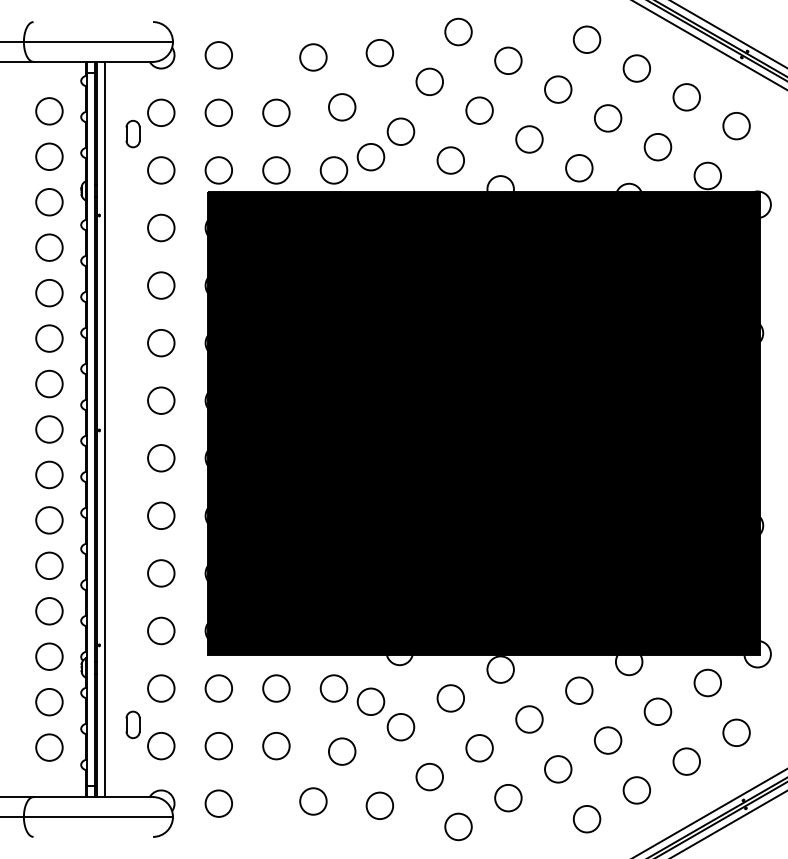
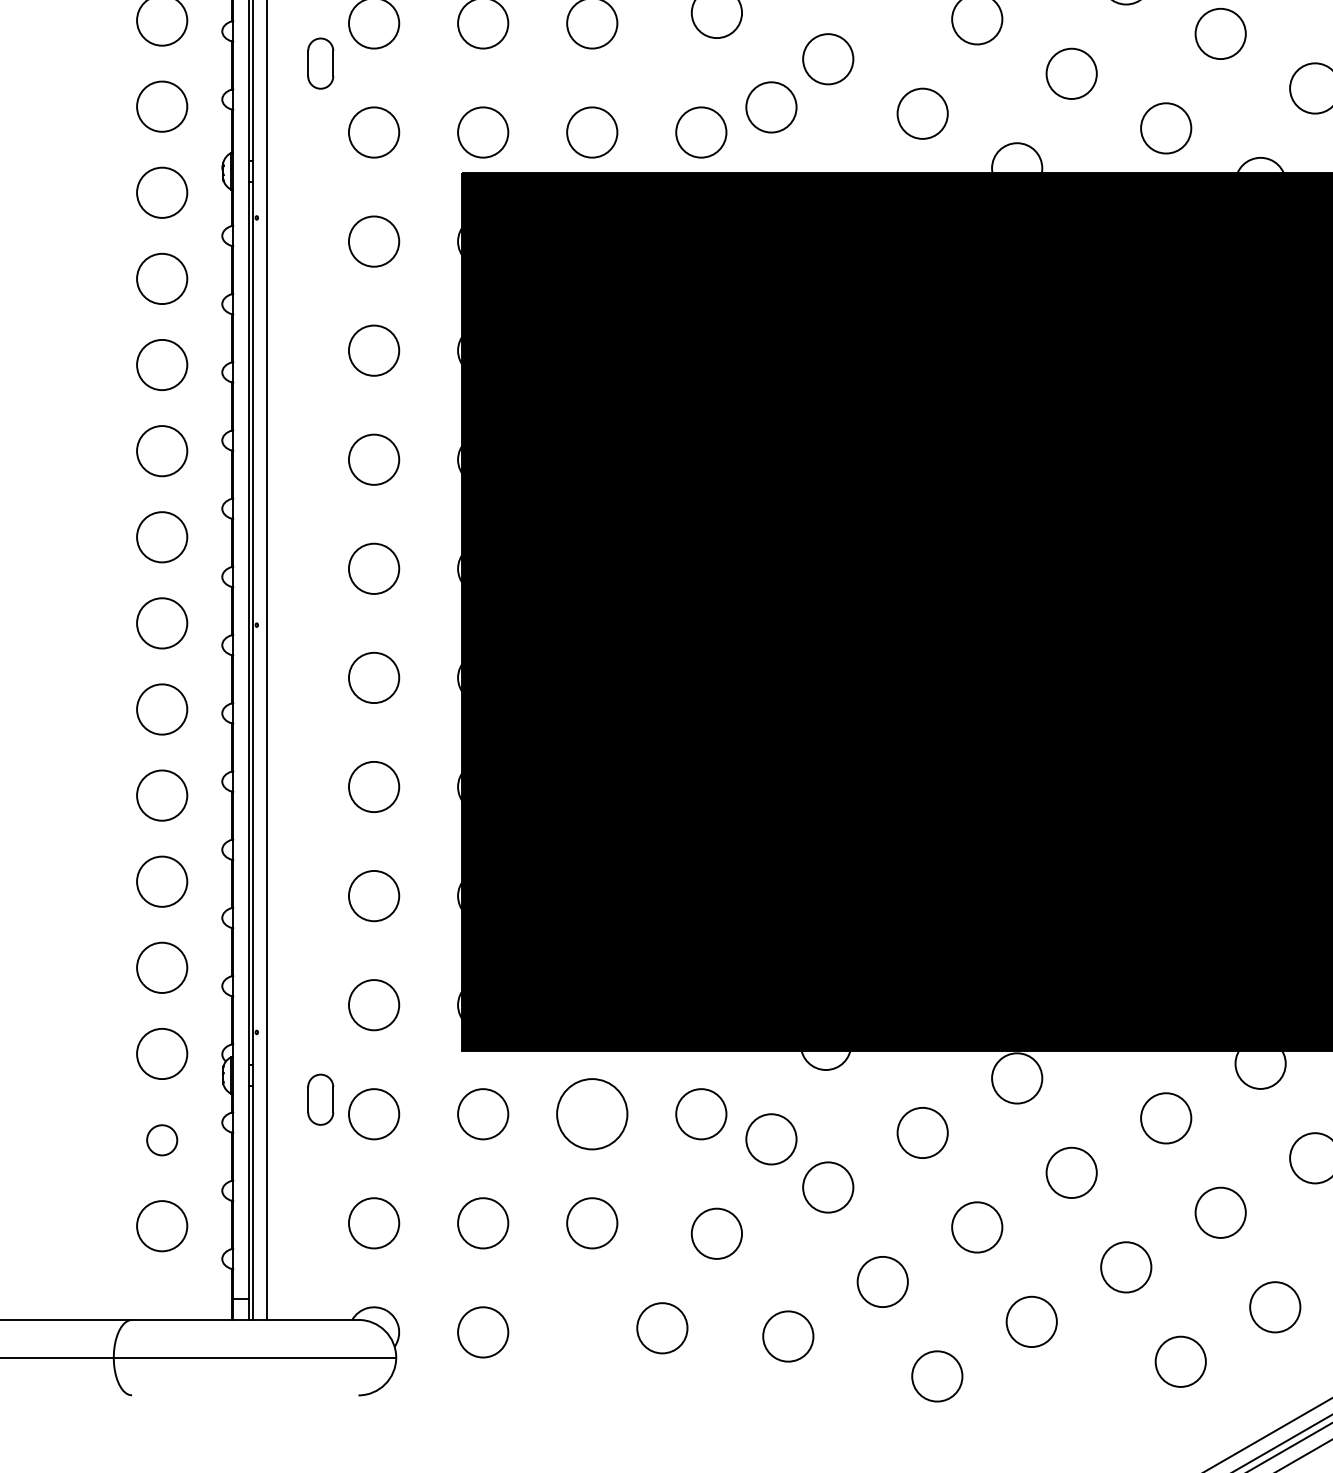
circle: (276, 688) -> (592, 1114), size x1.4
circle: (49, 702) -> (162, 1140), size x0.6
part: (132, 724) -> (319, 1098), moved

